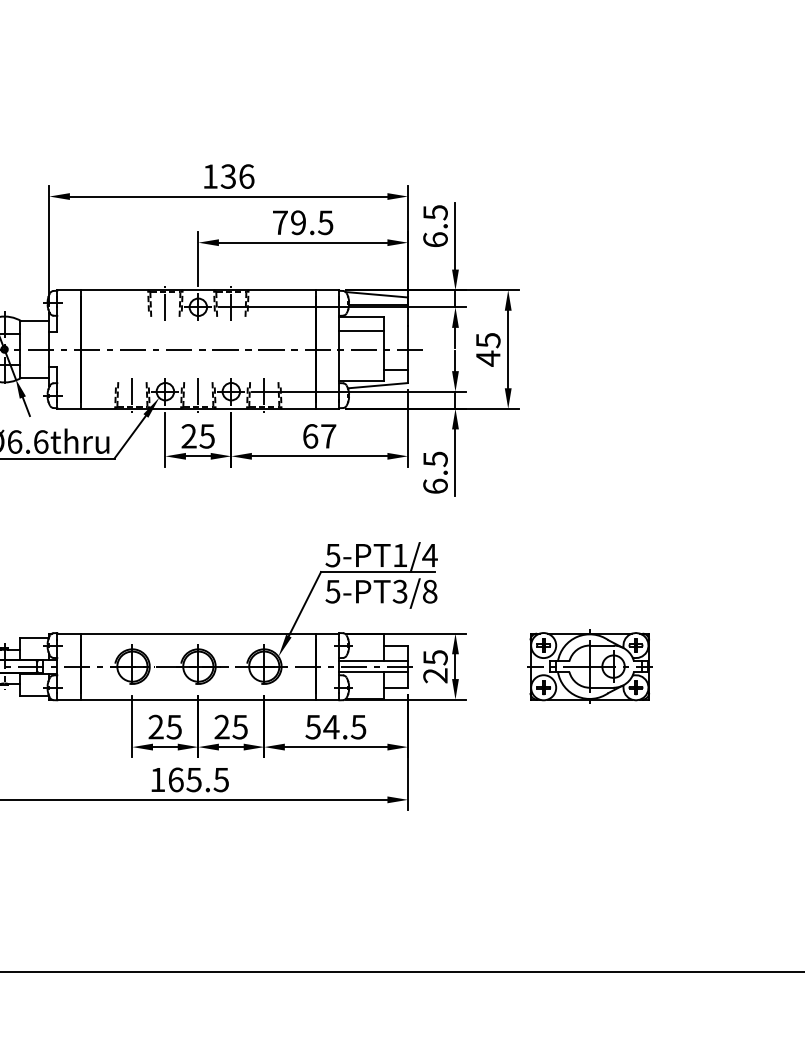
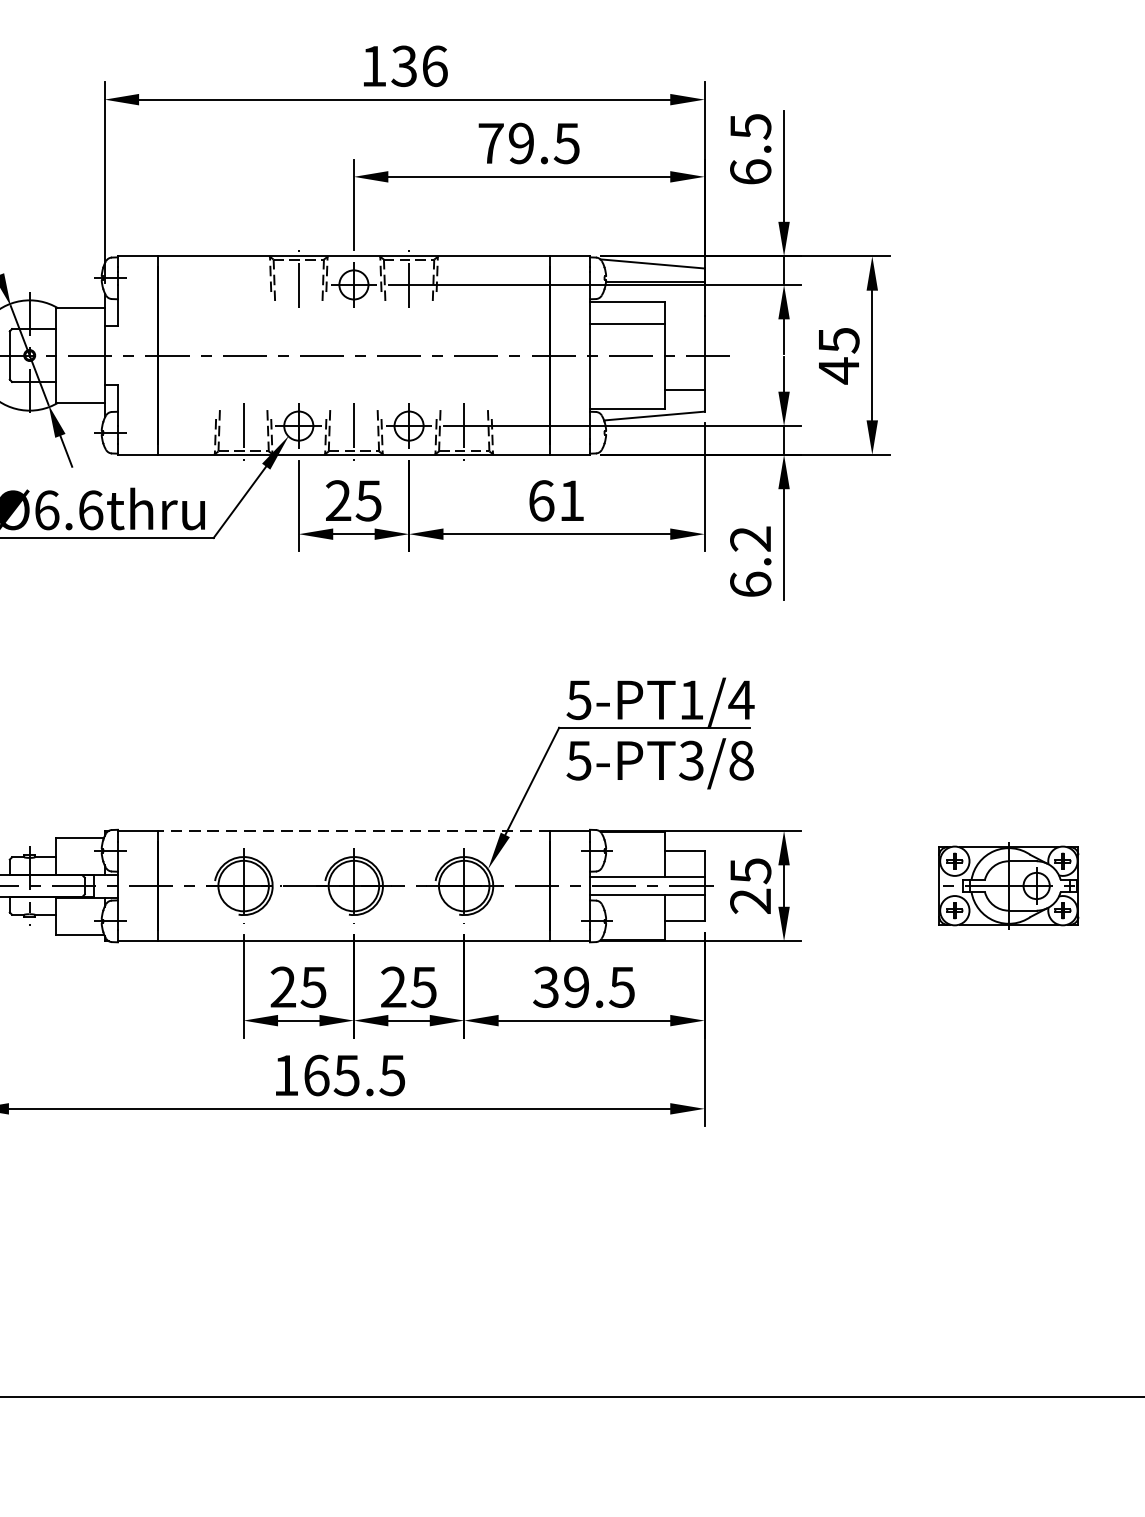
text: (328, 436) -> (571, 501), 67 -> 61
text: (435, 459) -> (750, 539), 6.5 -> 6.2
line: (197, 633) -> (352, 830), solid -> dashed
part: (589, 666) -> (1008, 885), size x0.7
text: (322, 726) -> (561, 986), 54.5 -> 39.5

